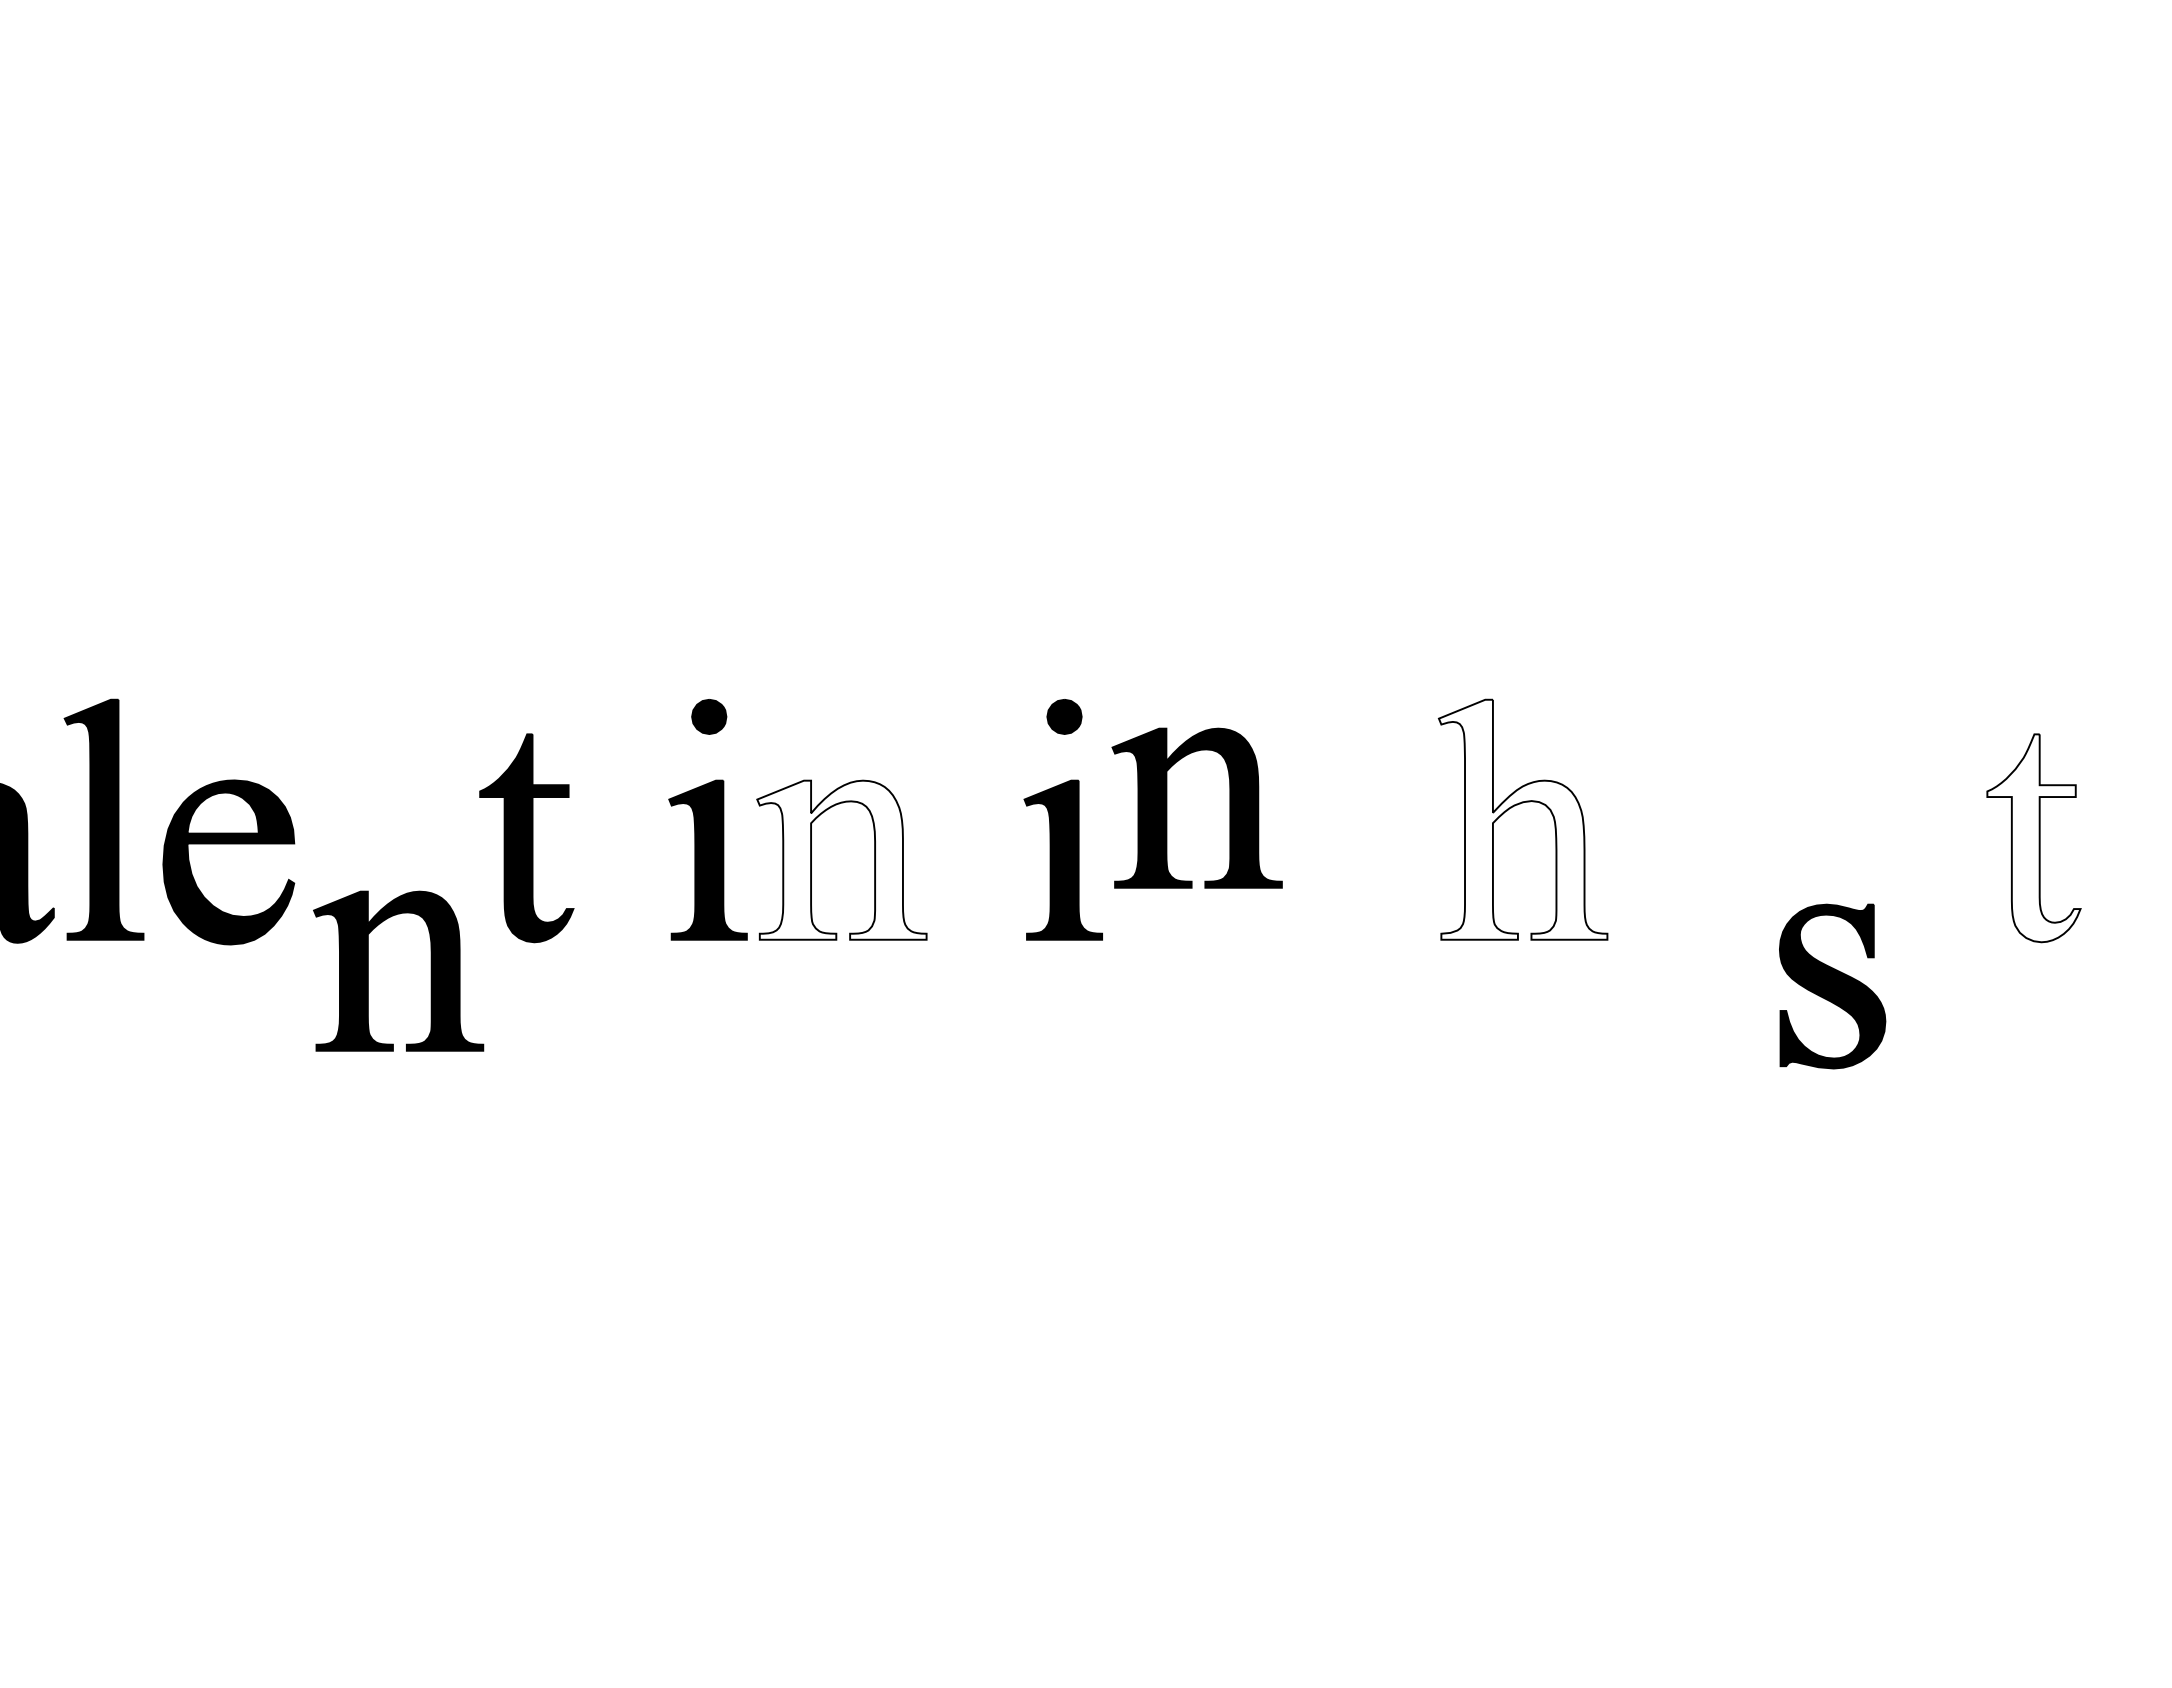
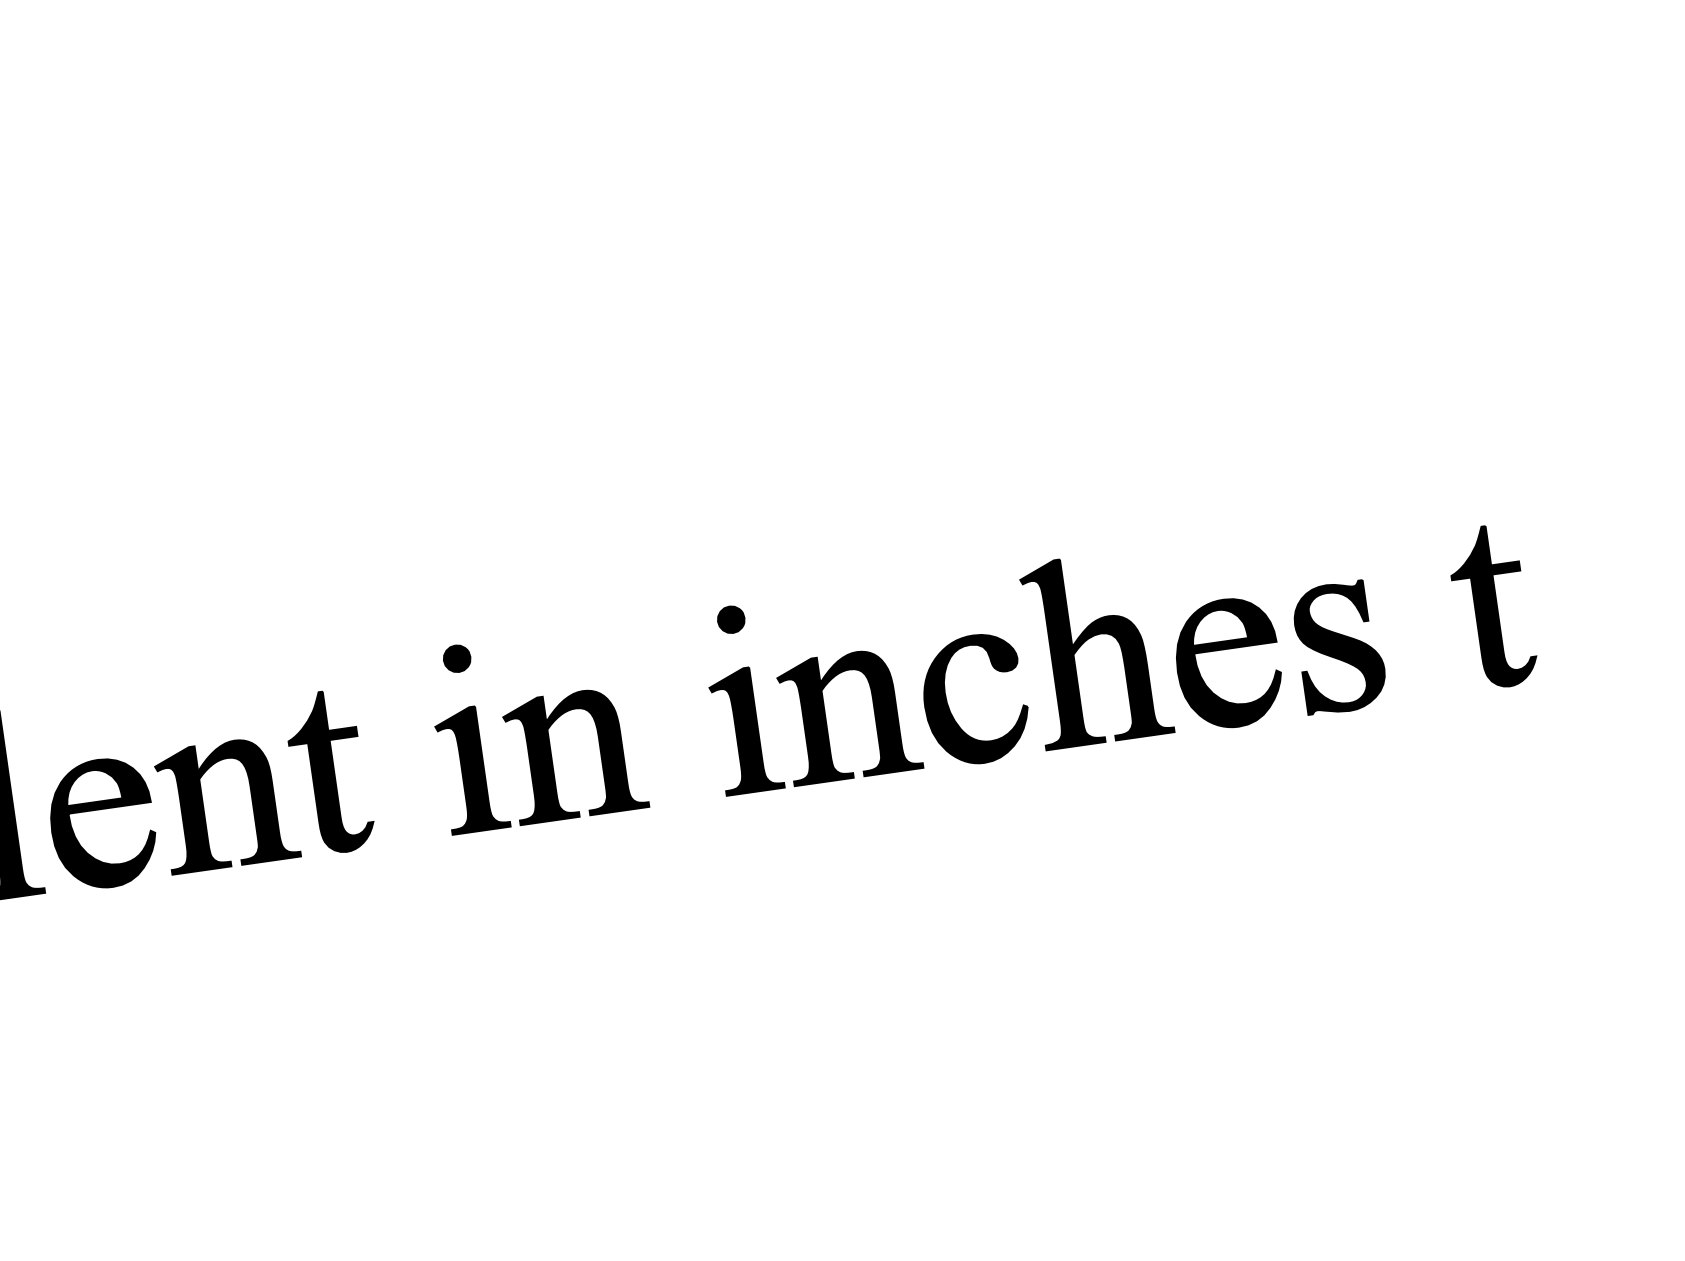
part: (1167, 807) -> (826, 718), moved
fill: (1522, 819) -> (1095, 648), added
fill: (2033, 838) -> (1492, 607), added
part: (1687, 844) -> (1225, 649), added
fill: (841, 859) -> (574, 754), added
part: (1326, 871) -> (950, 710), added
part: (368, 970) -> (203, 807), moved
part: (1832, 986) -> (1339, 647), moved

